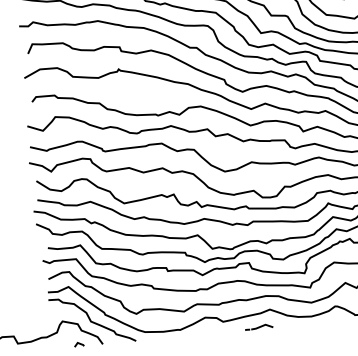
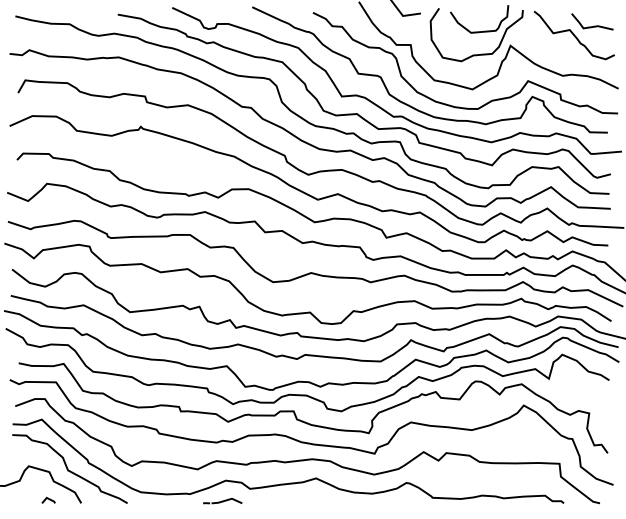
part: (258, 327) -> (222, 501), moved

